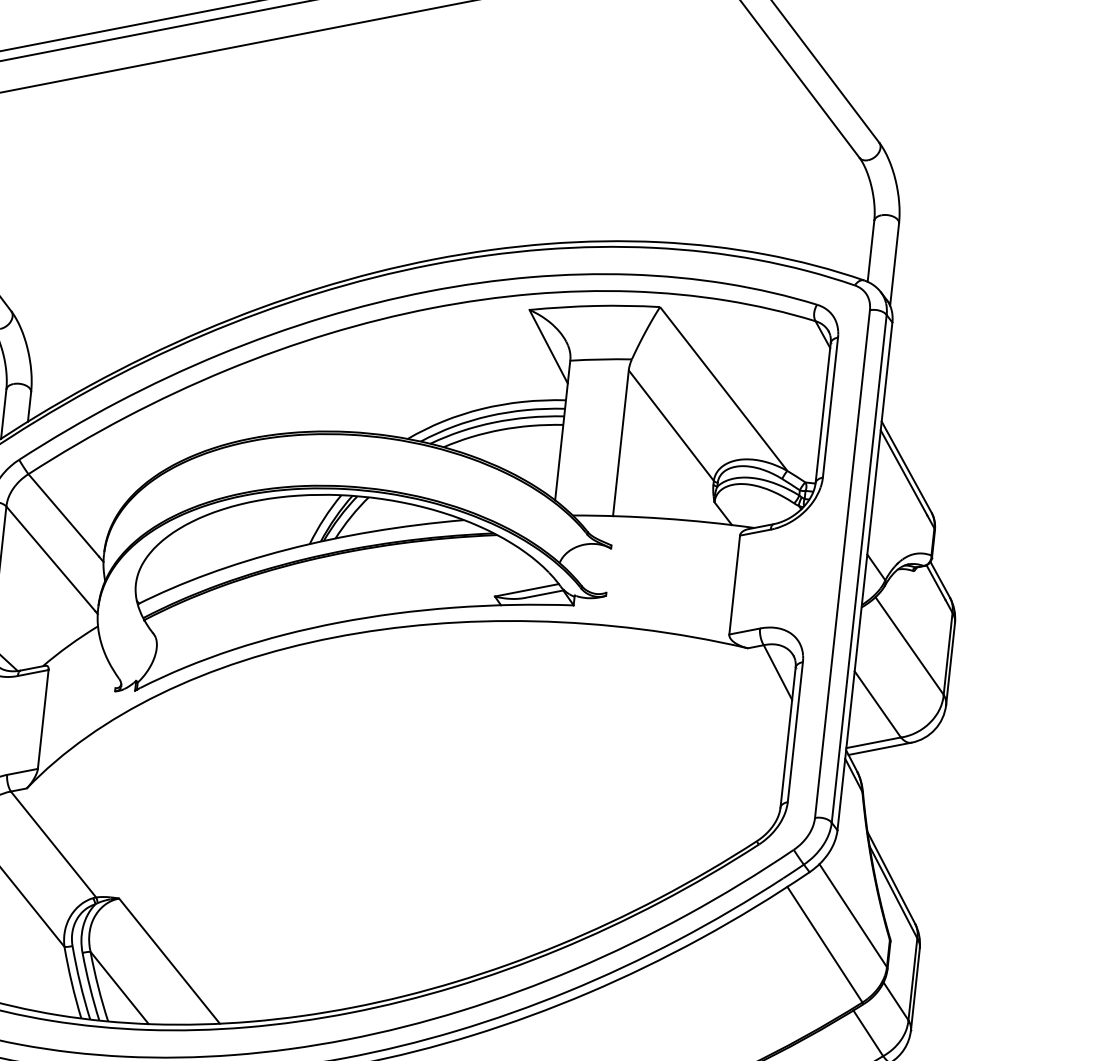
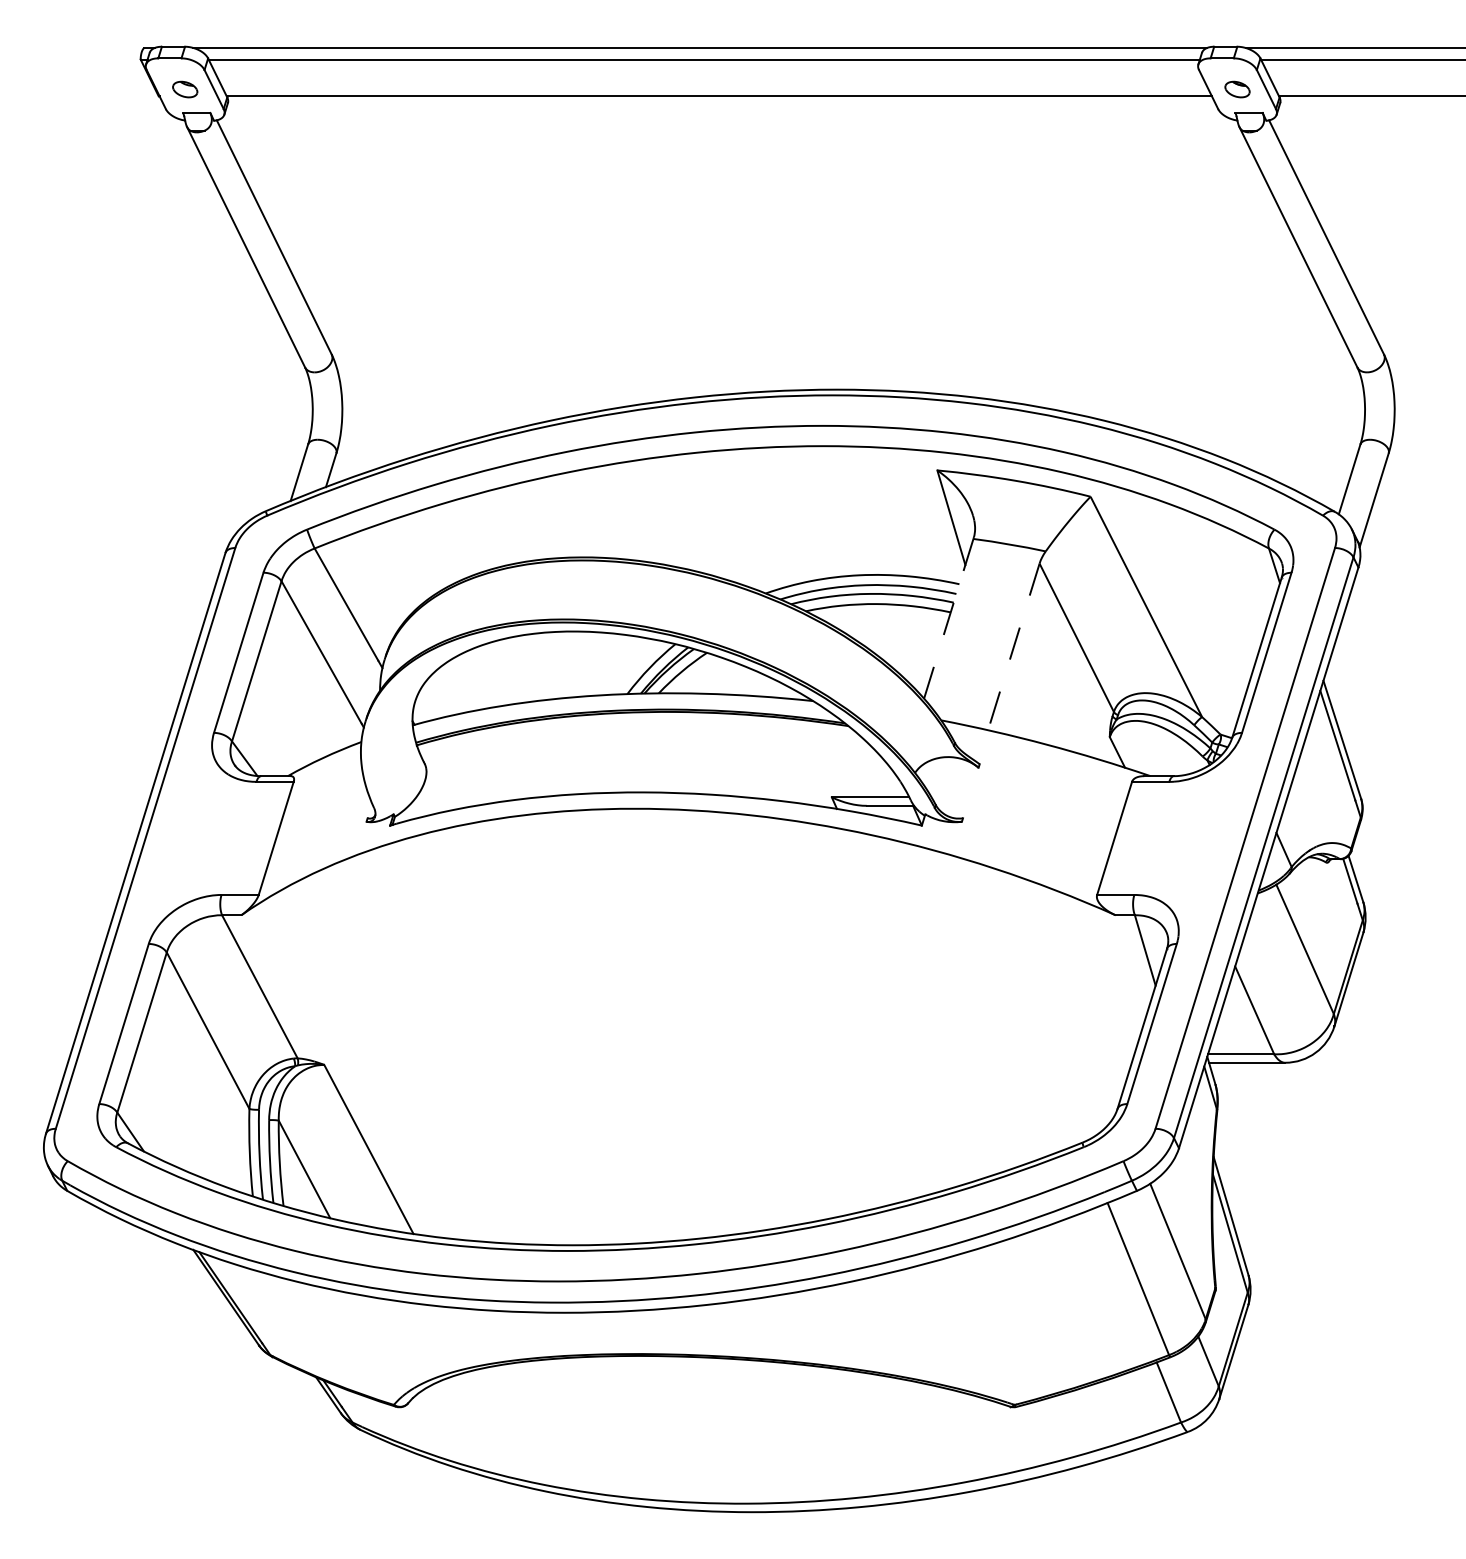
line: (562, 430) -> (948, 618), solid -> dashed
line: (620, 443) -> (1013, 647), solid -> dashed

